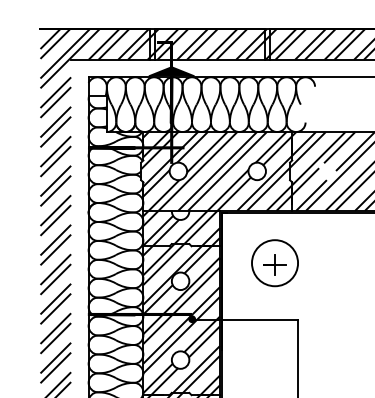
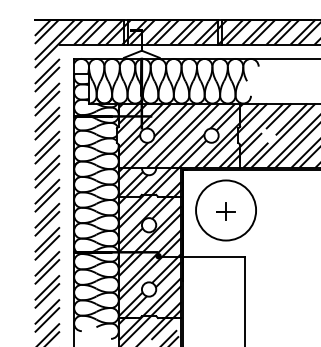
fill: (171, 70) -> (141, 53), removed
circle: (274, 263) -> (225, 210), size x1.6

